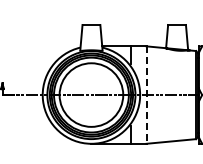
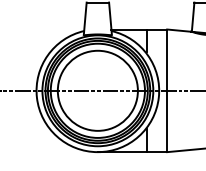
line: (146, 95) -> (167, 91), dashed -> solid

